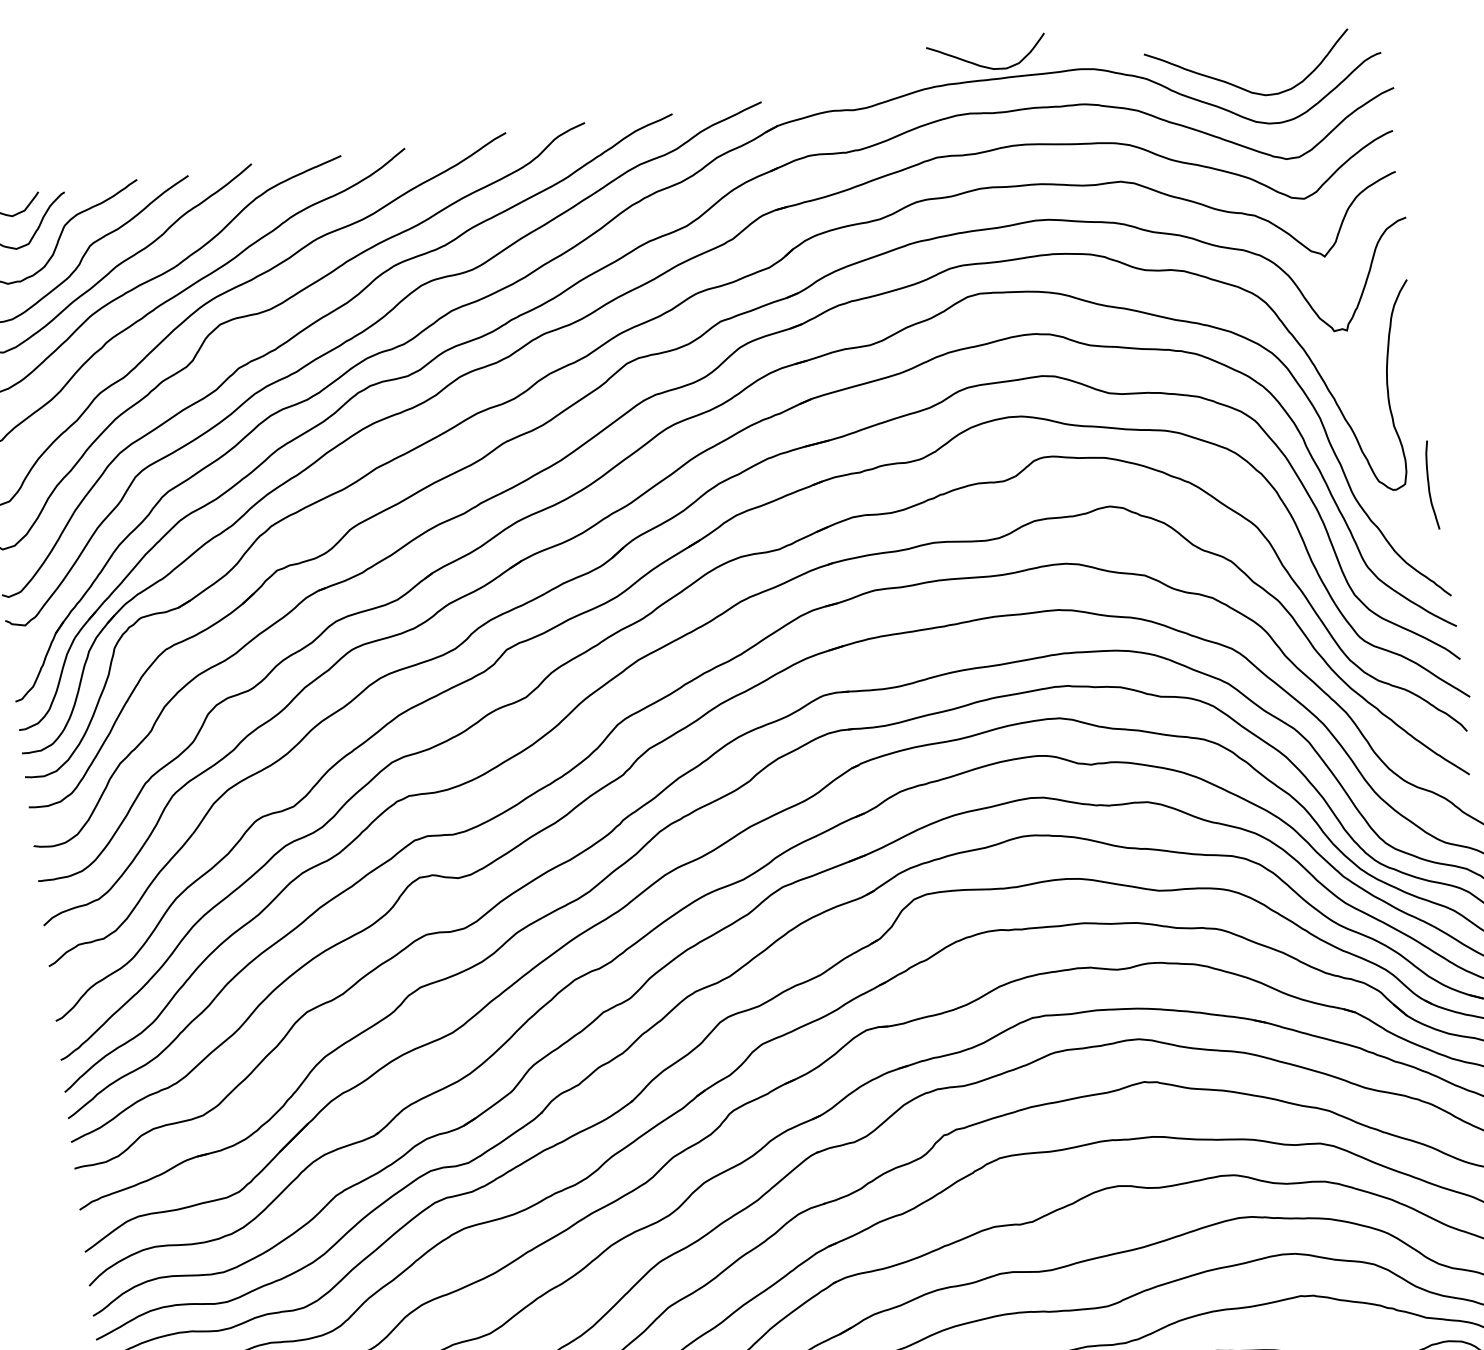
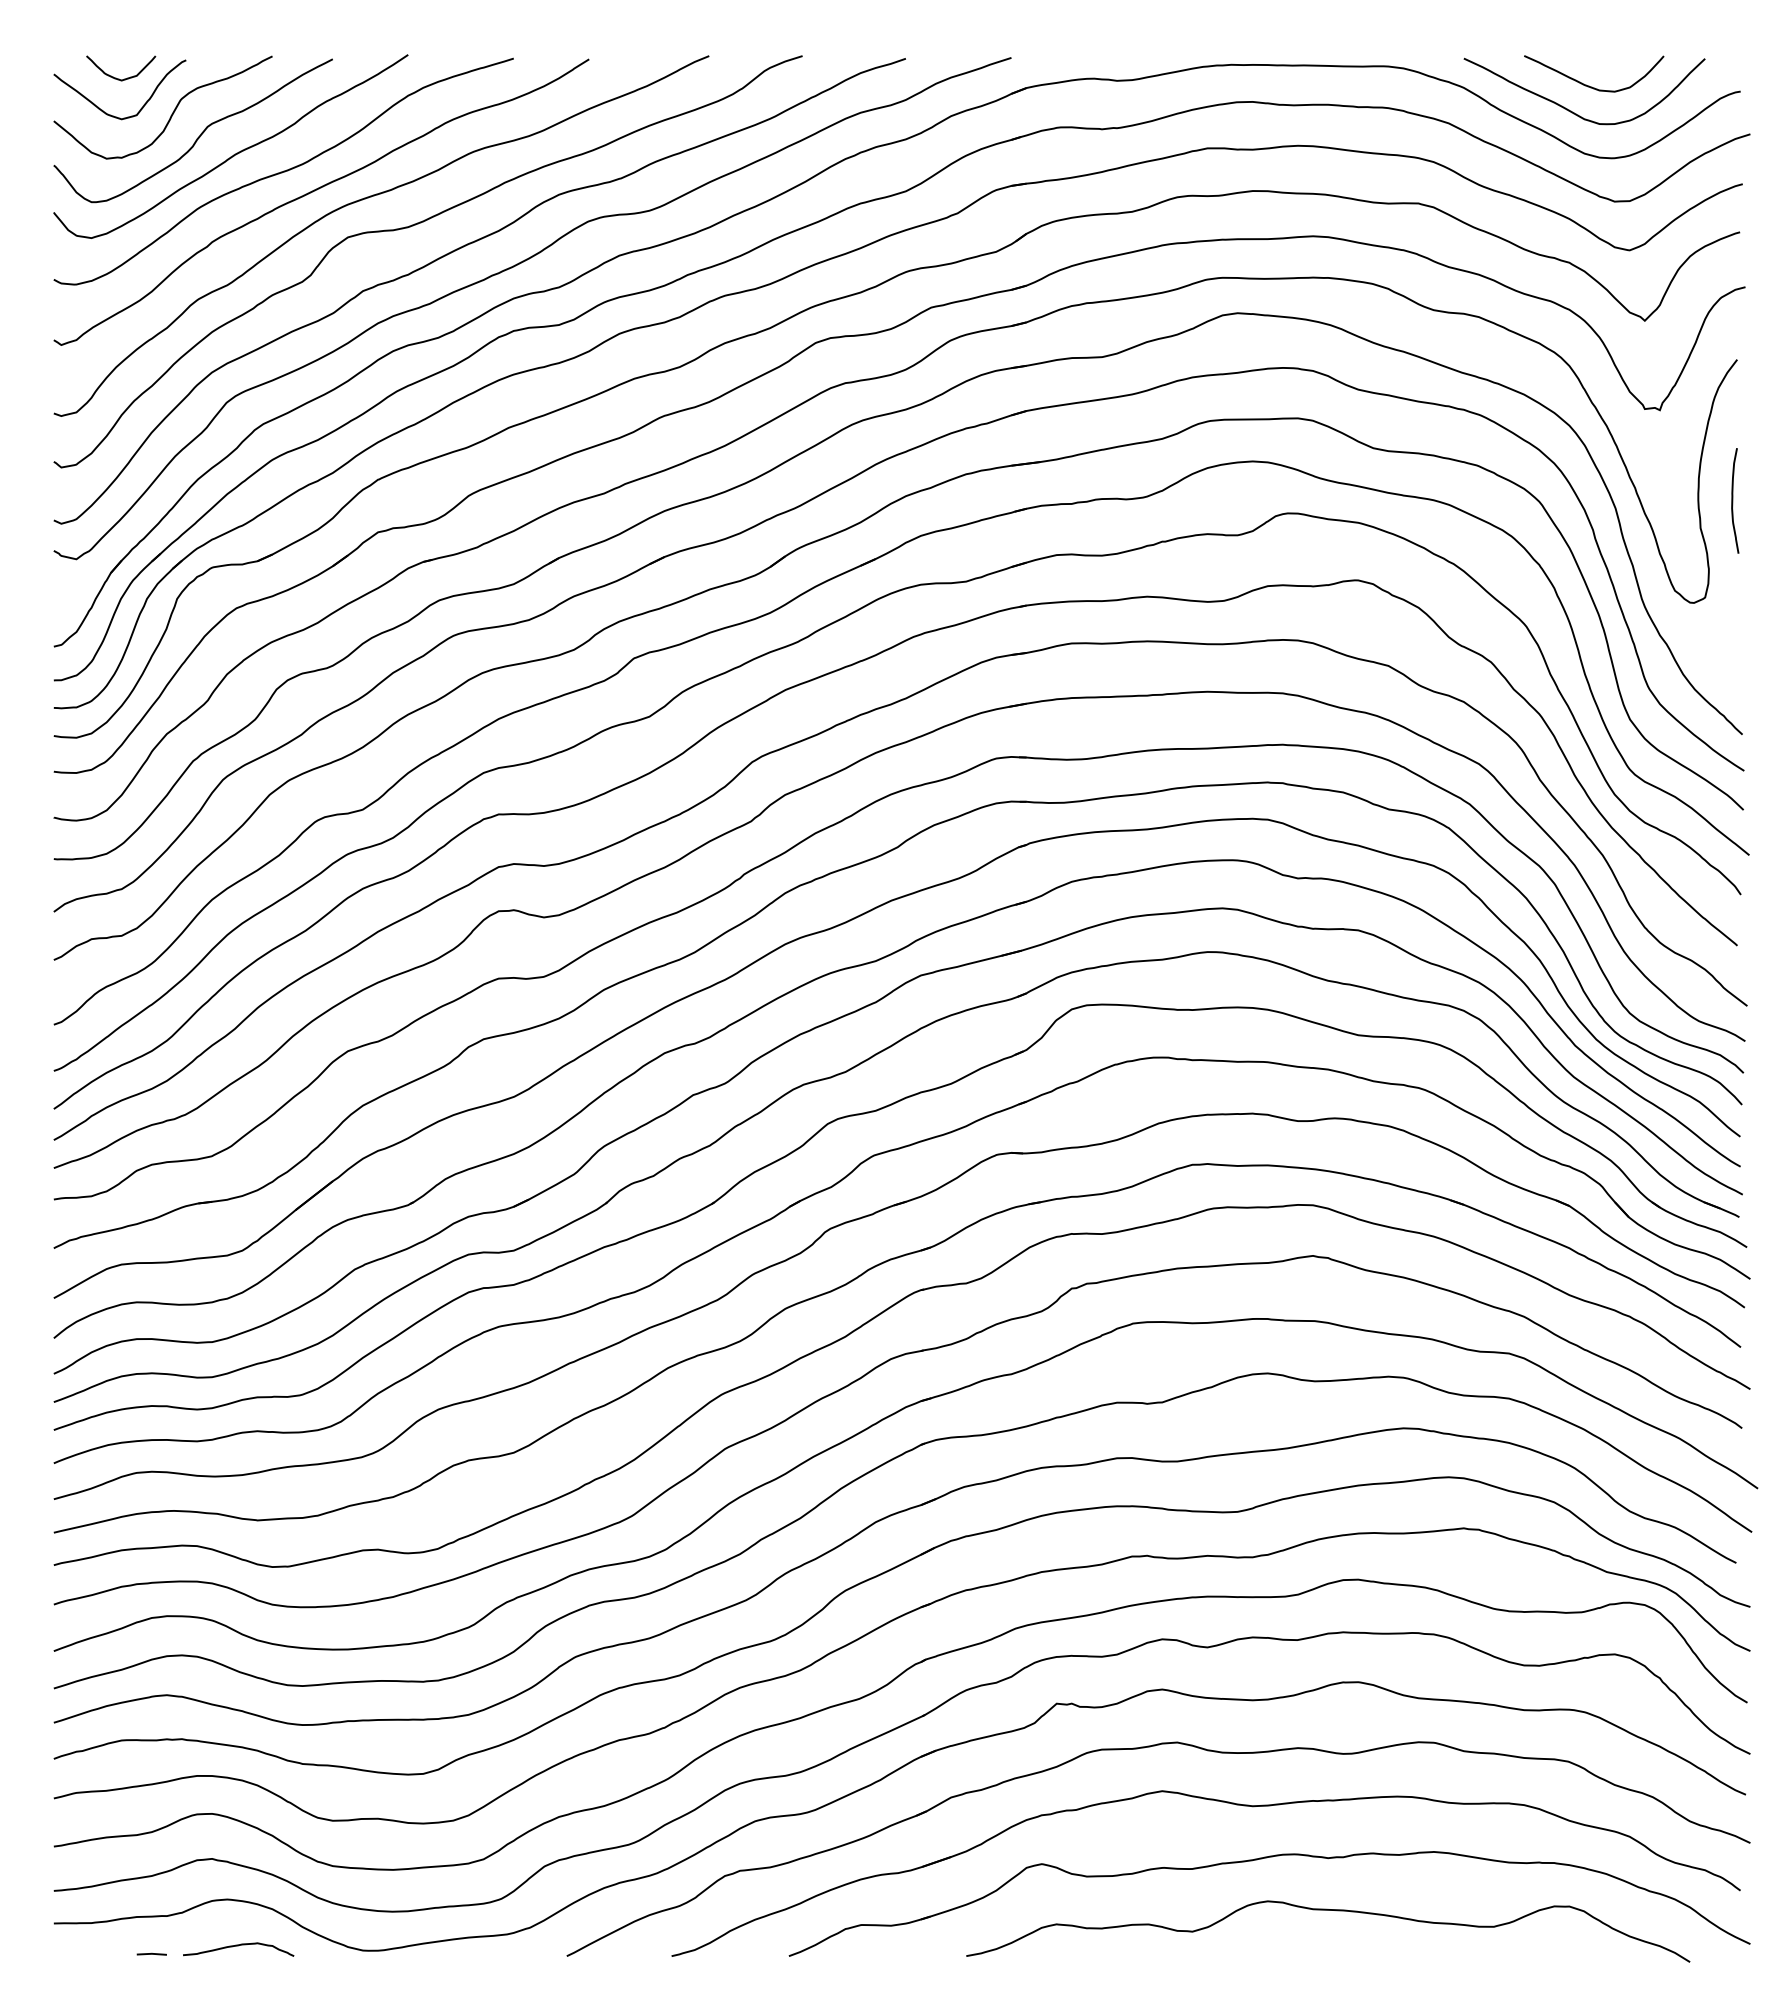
curve: (984, 65) -> (1589, 85), moved
curve: (1429, 485) -> (1733, 500), moved

